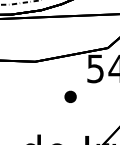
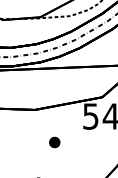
part: (70, 96) -> (54, 142), moved

